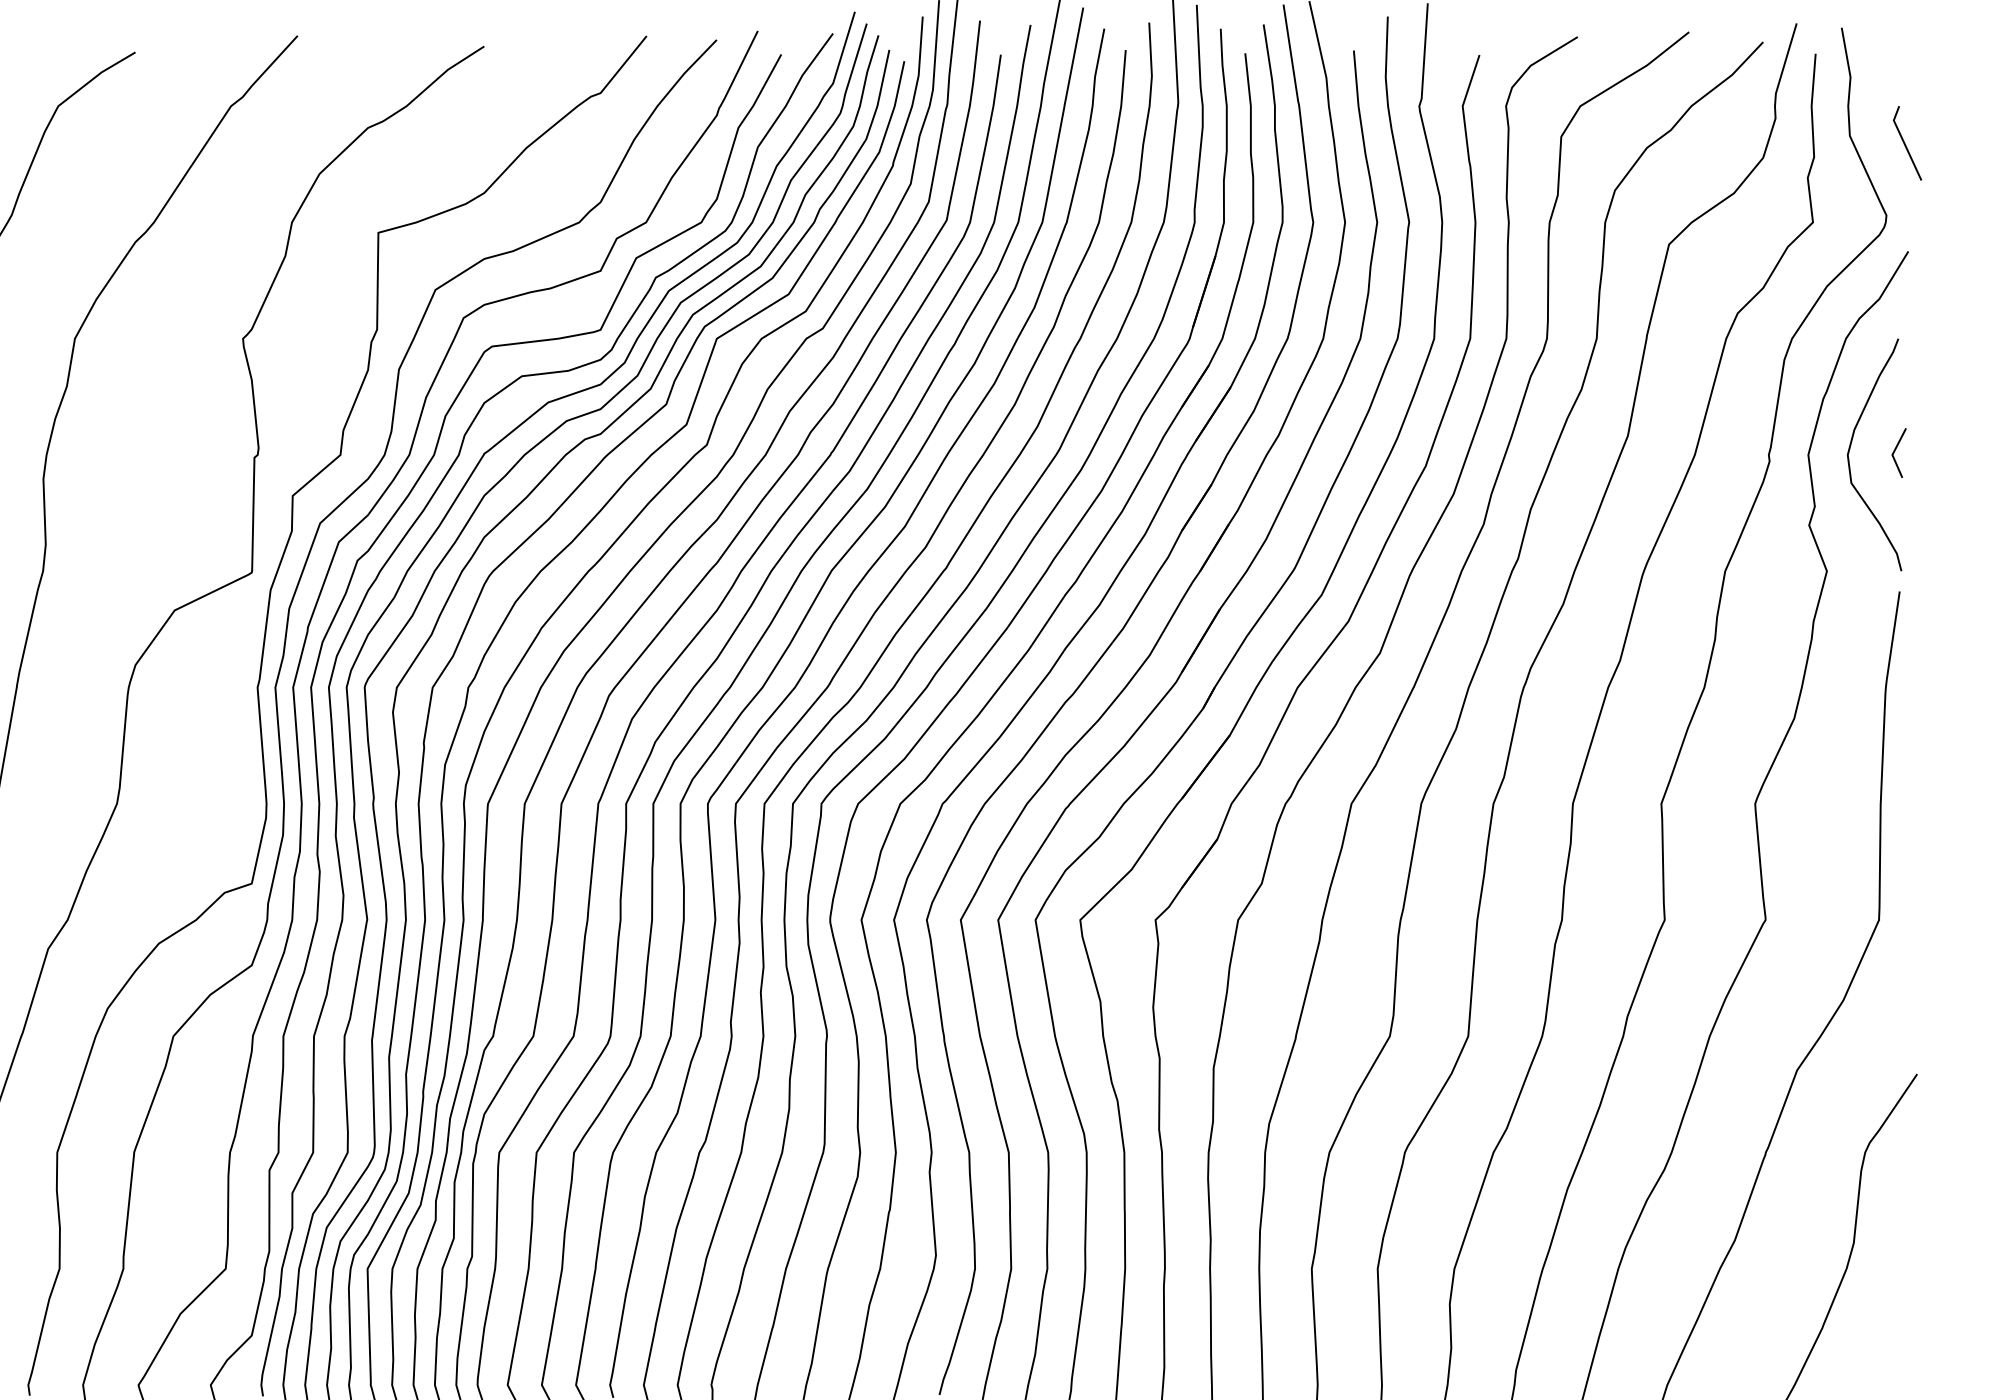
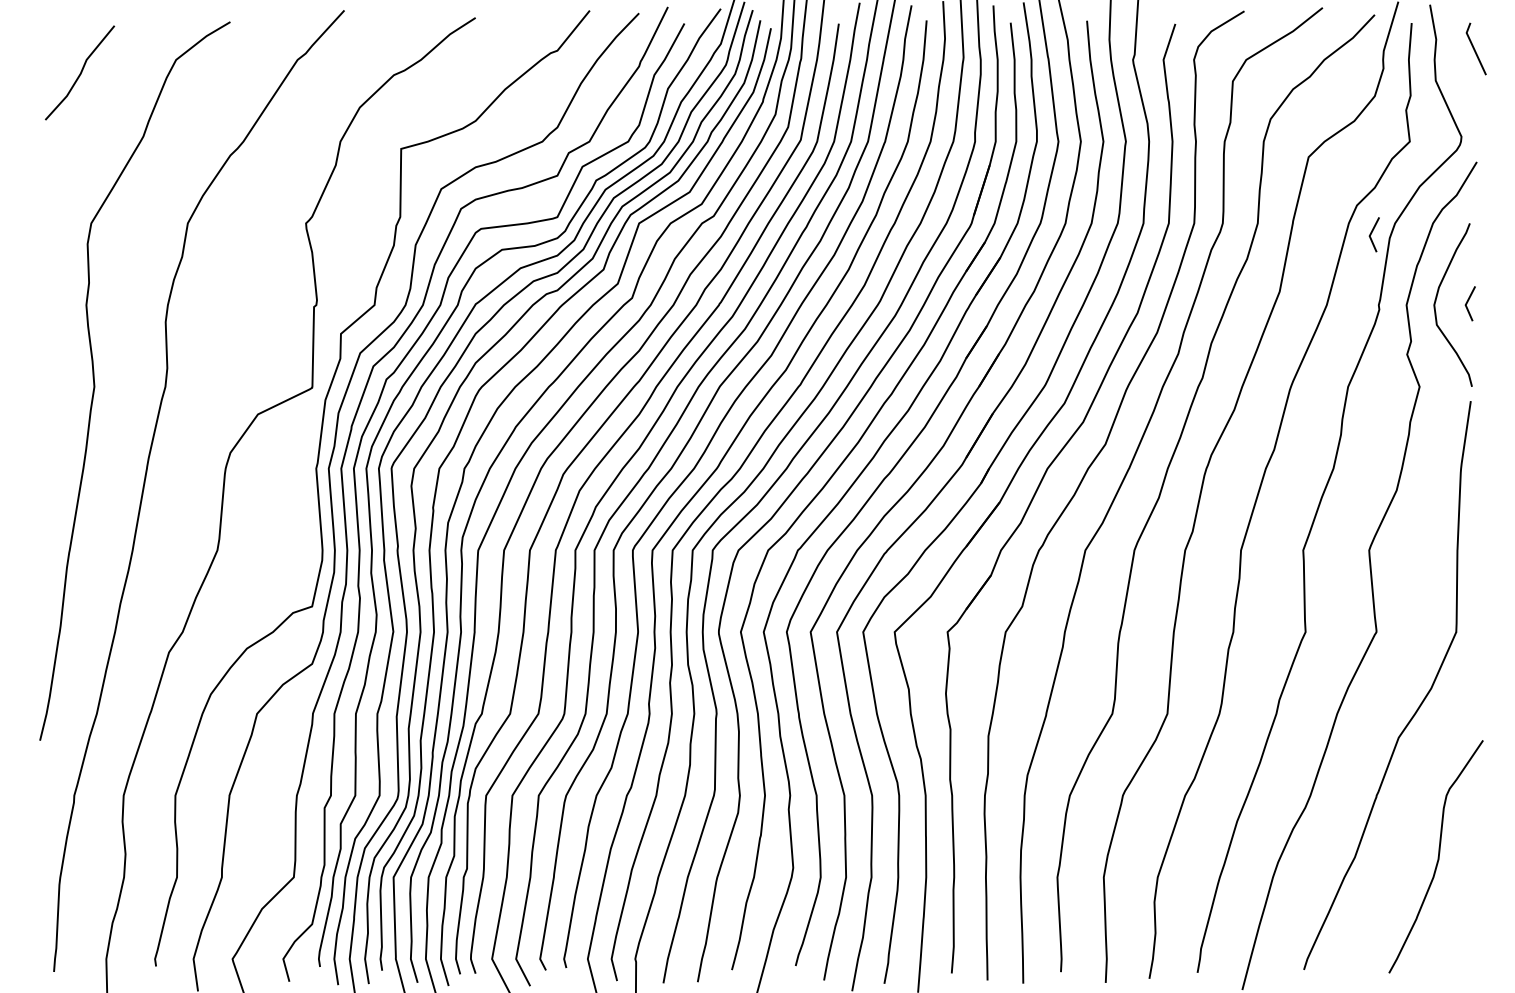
line: (1904, 142) -> (1474, 48), moved
line: (1759, 353) -> (1372, 233), added

